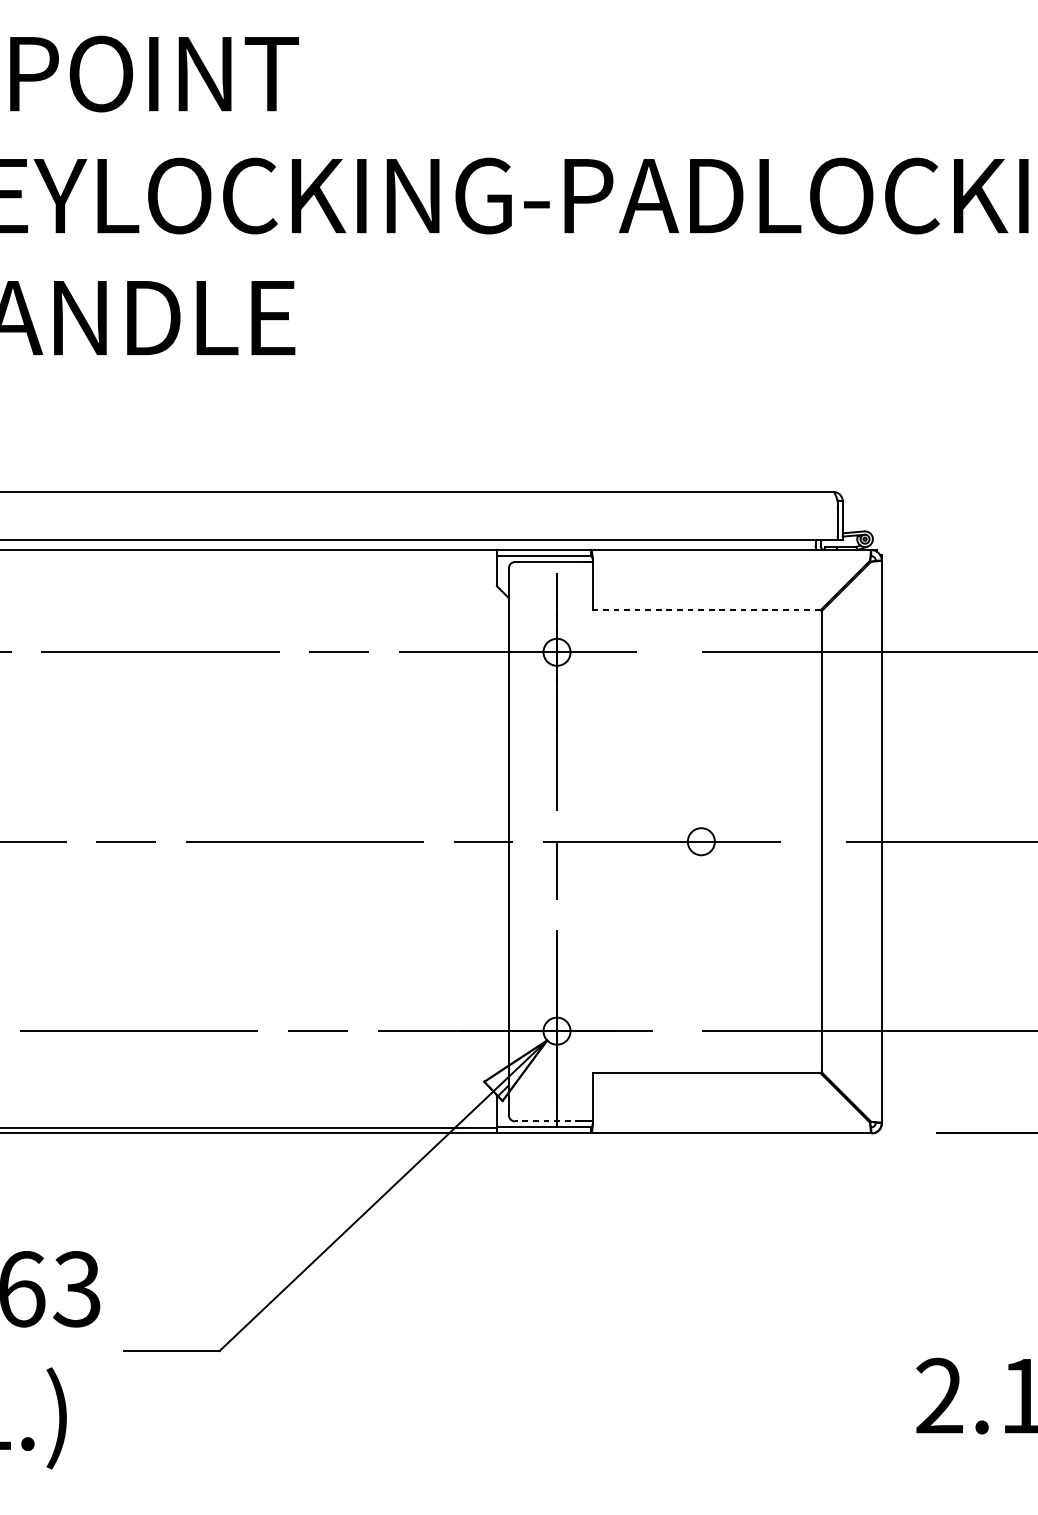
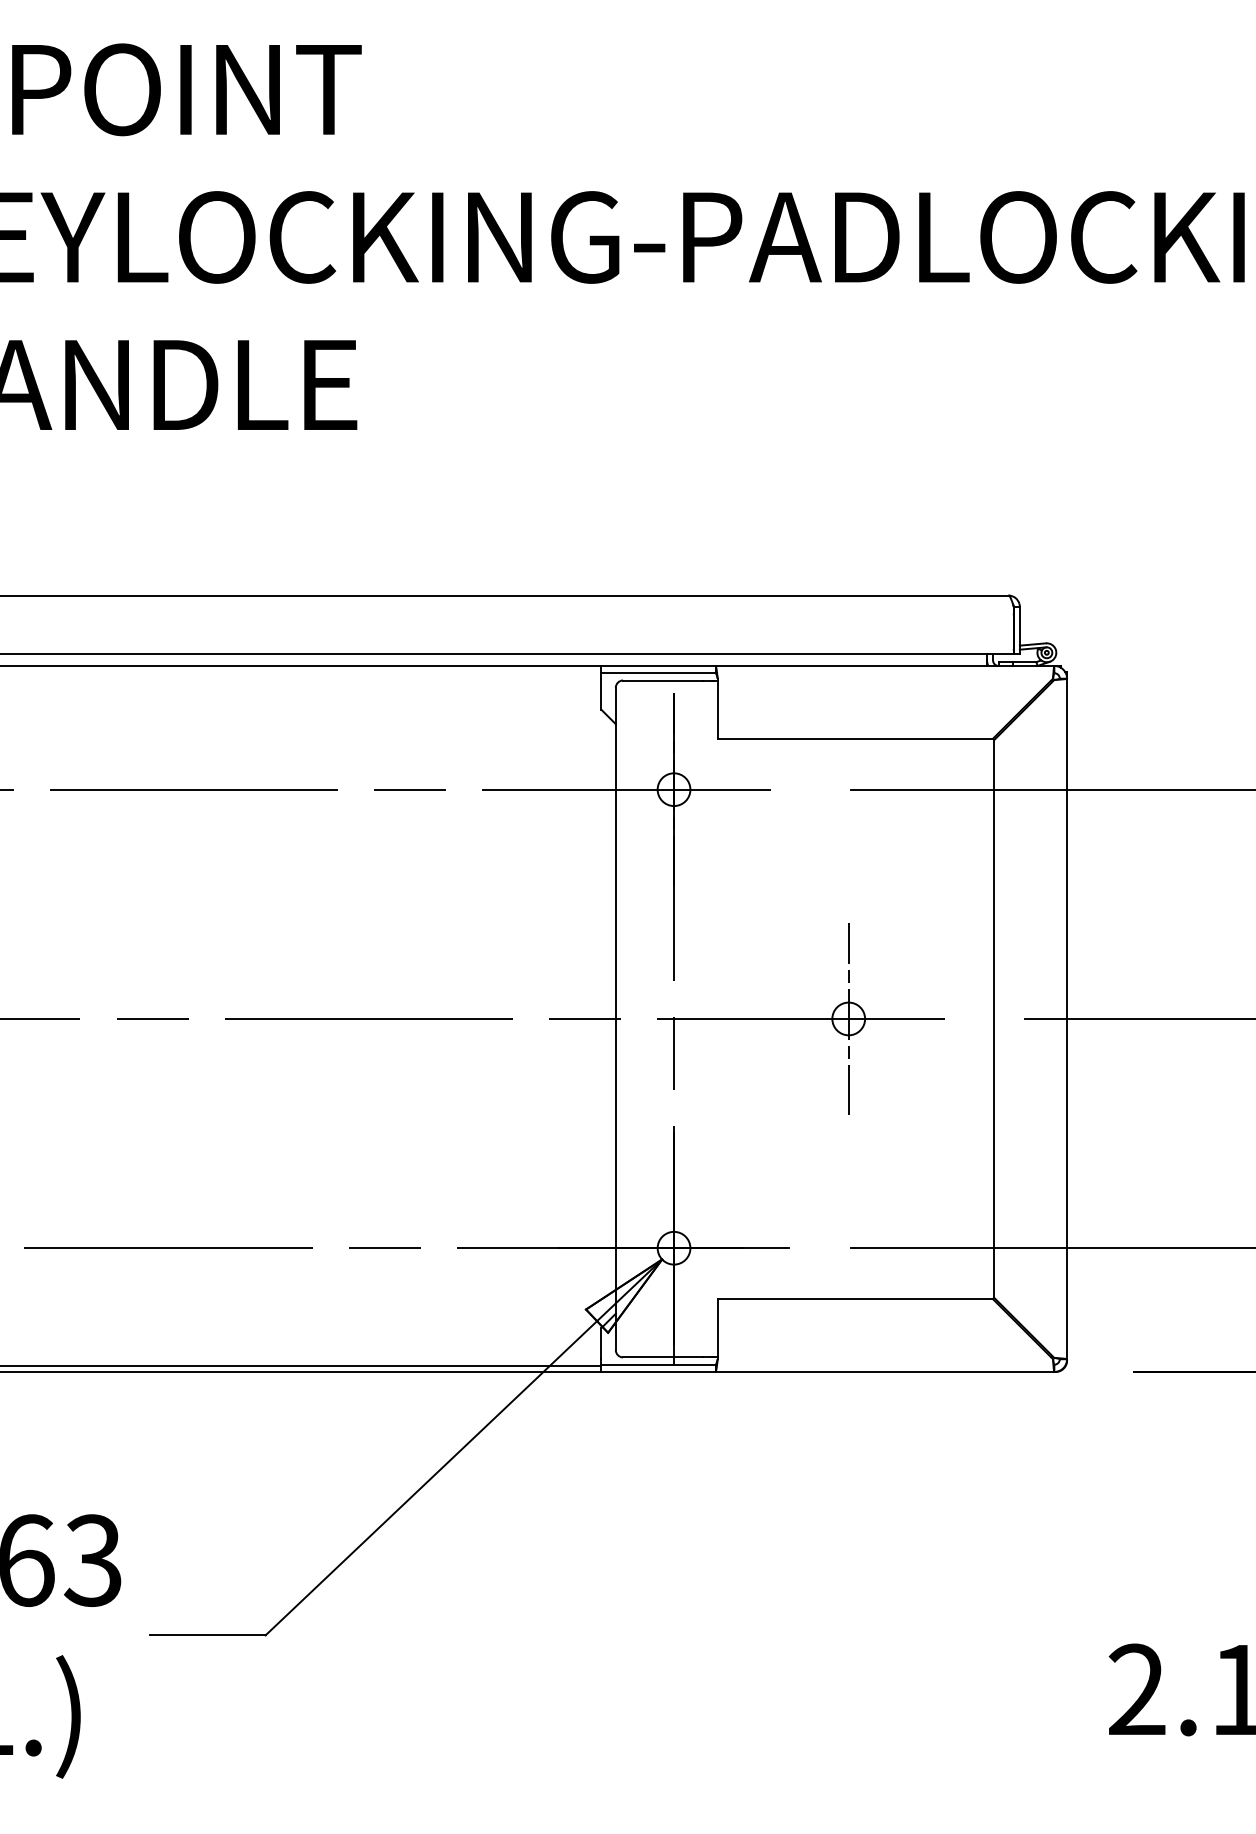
line: (706, 610) -> (855, 738), dashed -> solid
line: (701, 841) -> (848, 1018), added
line: (547, 1121) -> (662, 1357), dashed -> solid

